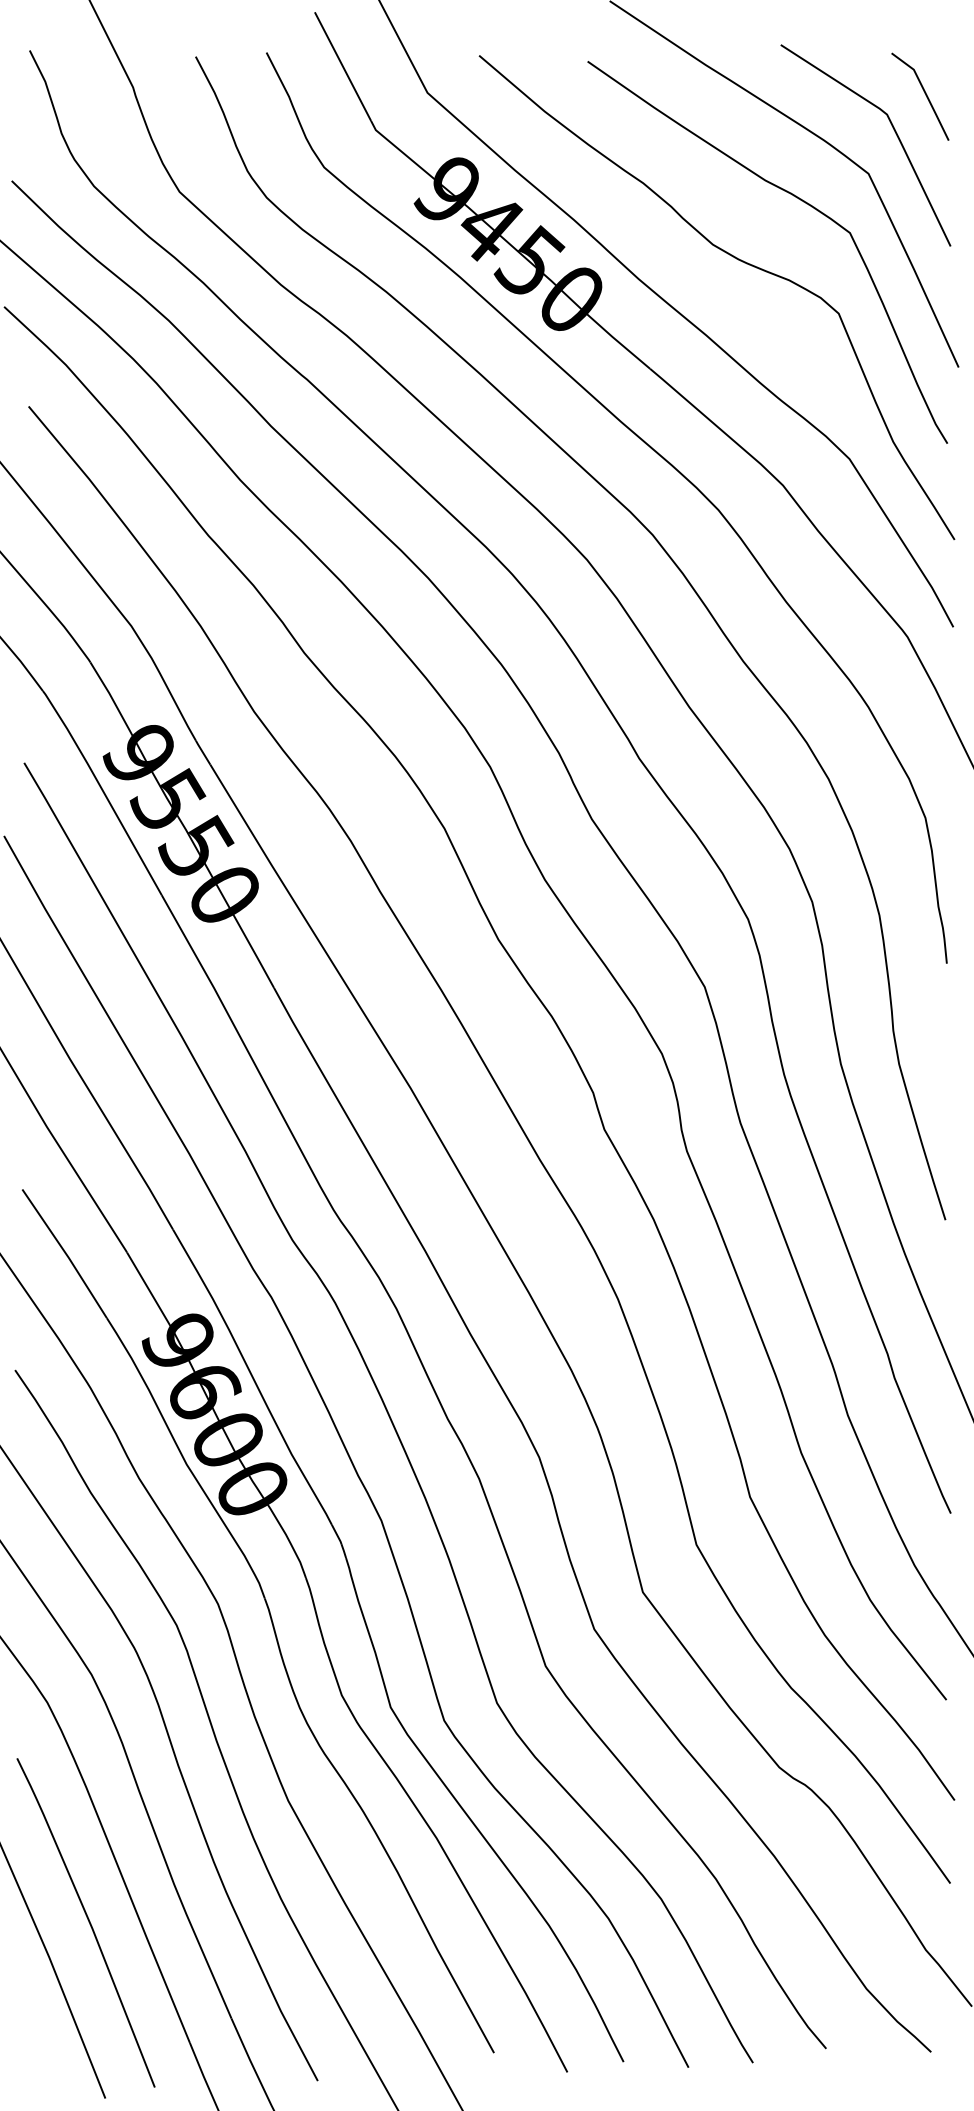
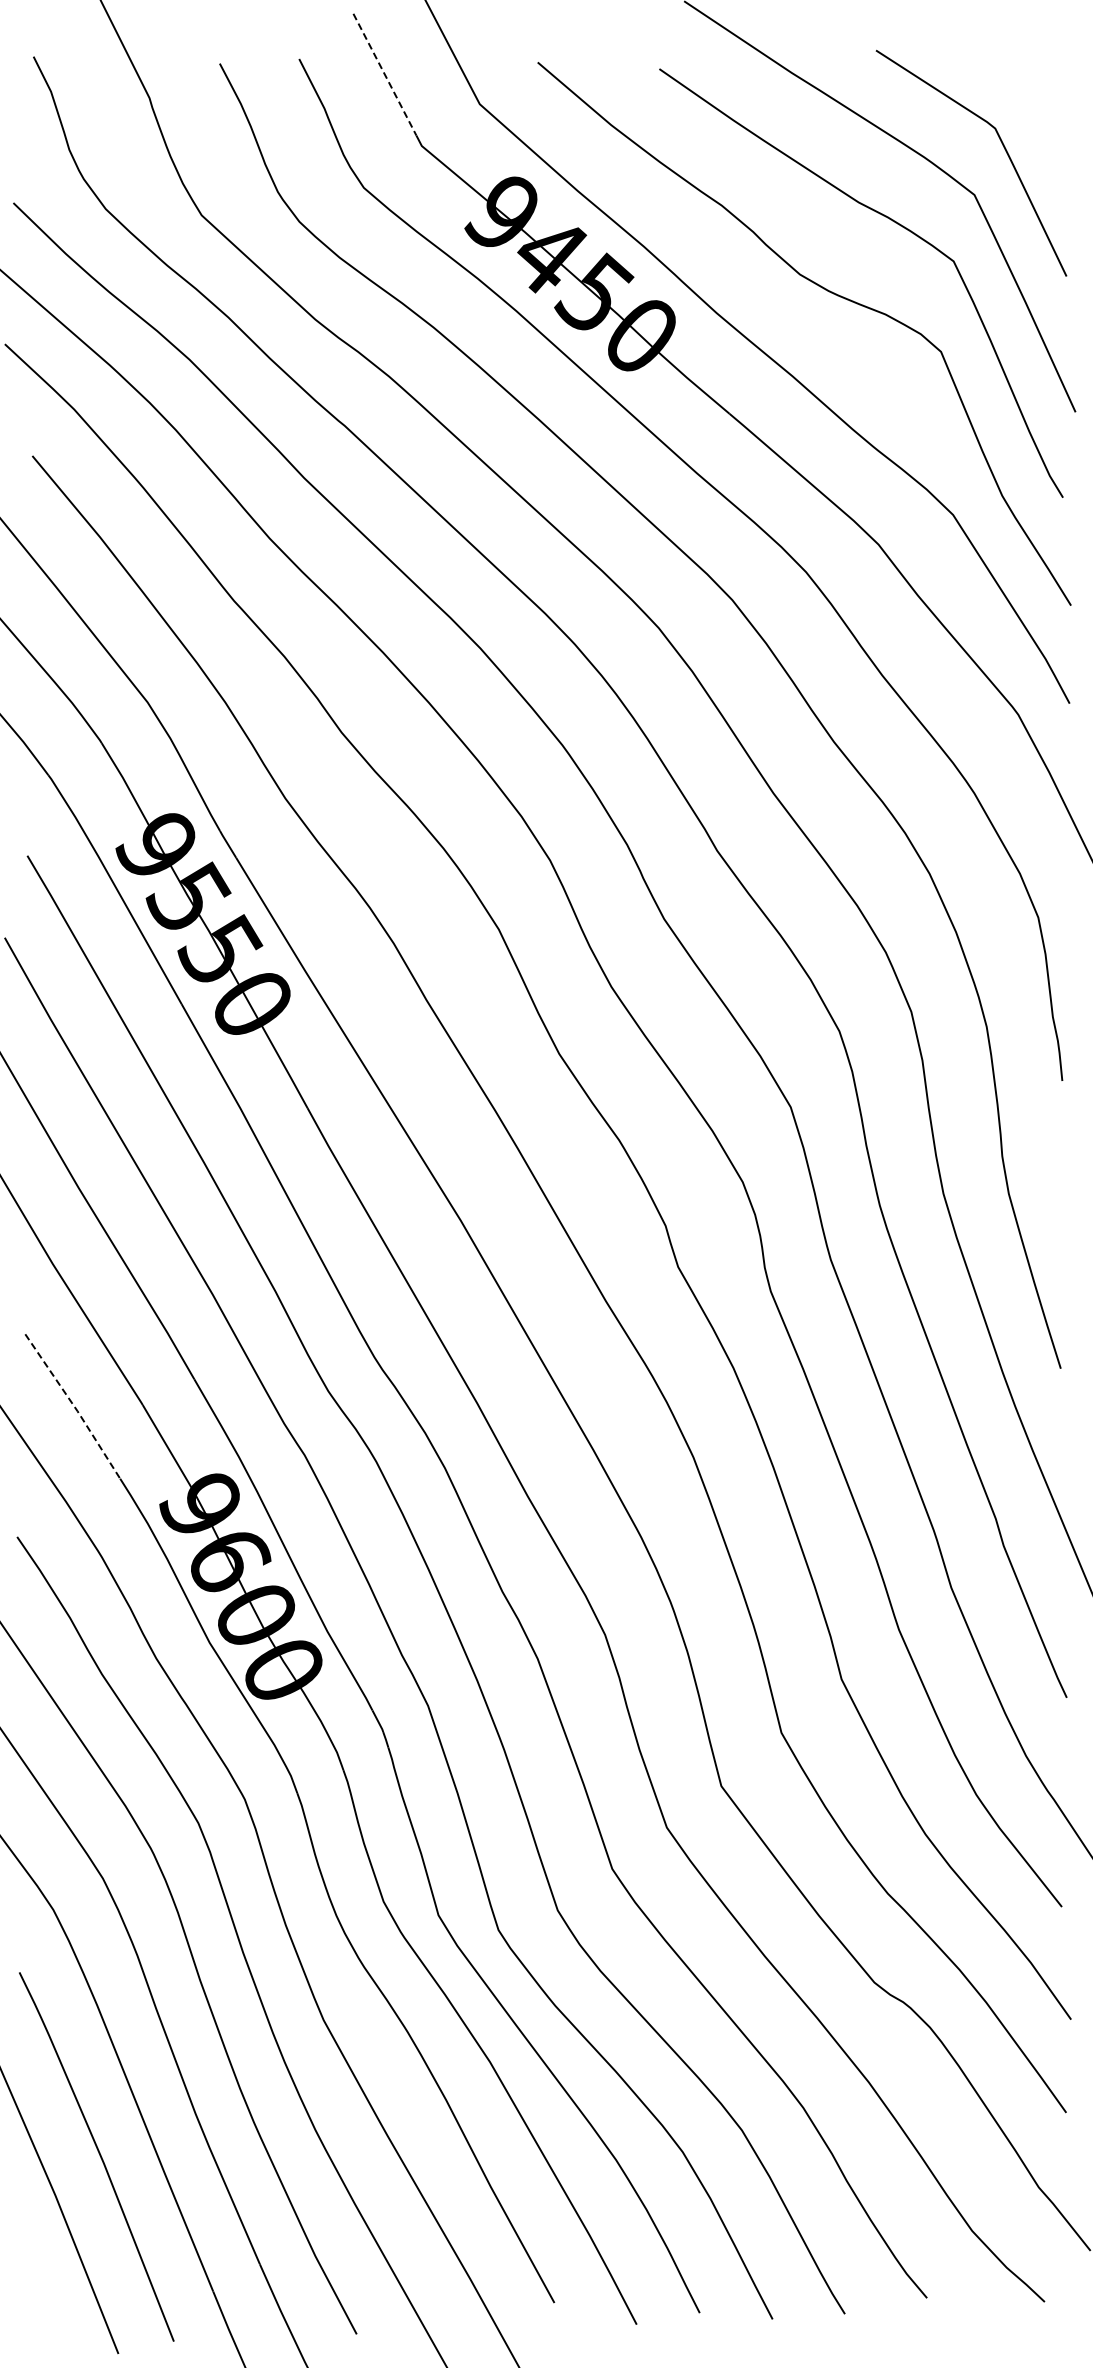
line: (342, 66) -> (384, 74), solid -> dashed
line: (924, 94) -> (1037, 105), removed
line: (66, 1253) -> (74, 1406), solid -> dashed

